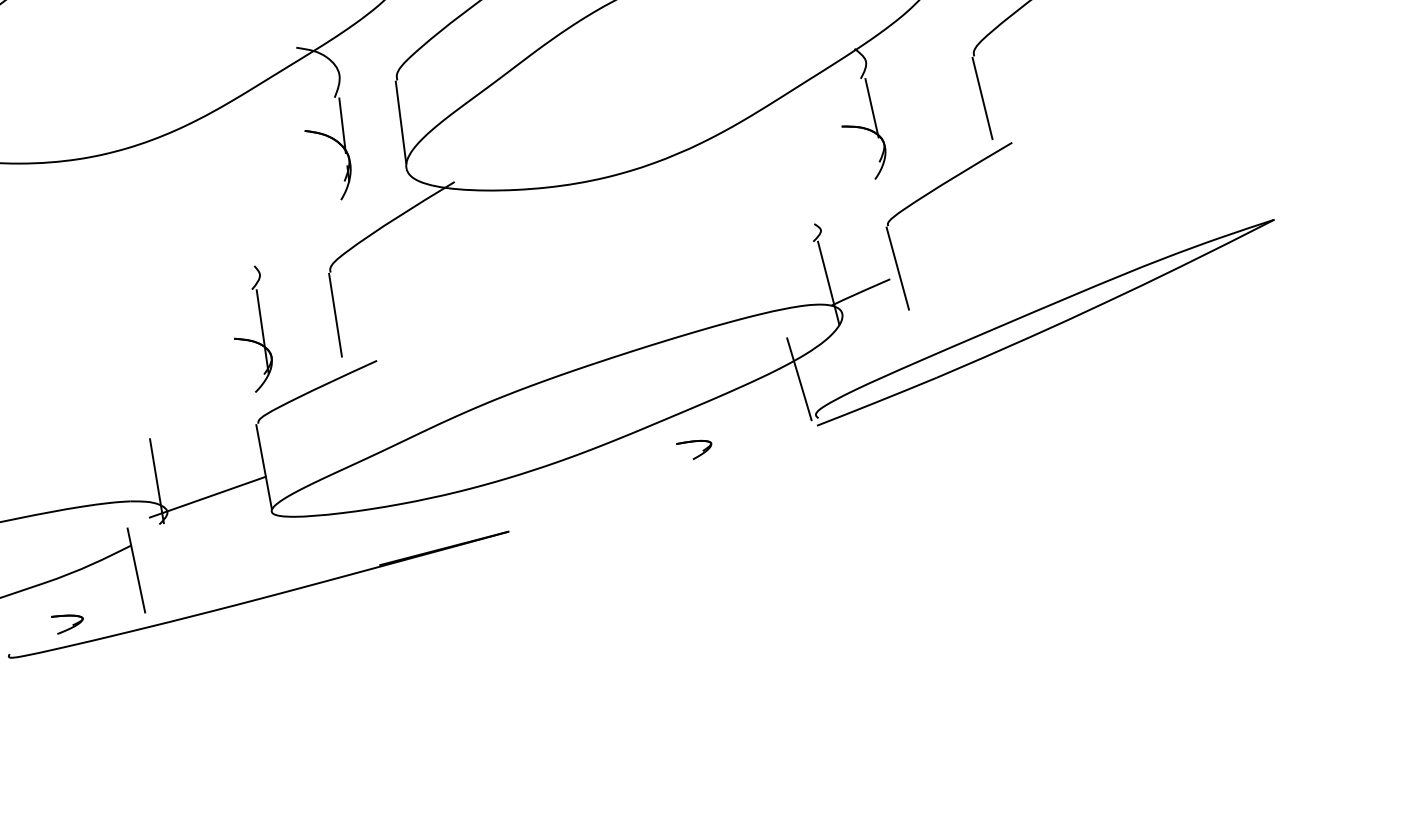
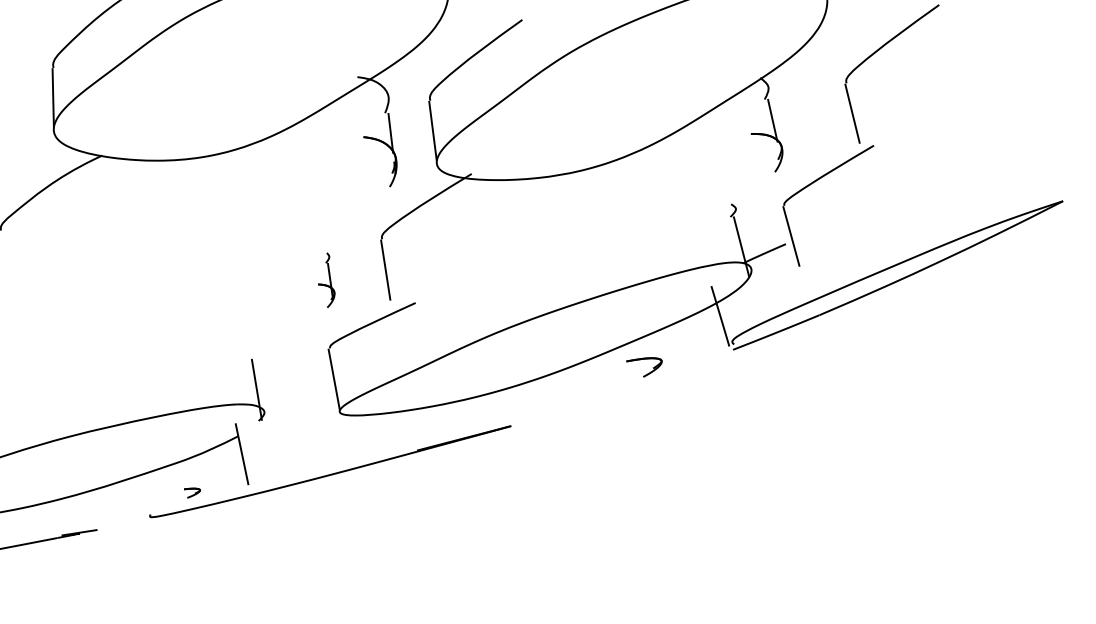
part: (253, 329) -> (326, 280), size x0.6
part: (694, 448) -> (644, 366), size x1.4
line: (207, 497) -> (293, 401), removed
part: (67, 623) -> (192, 492), size x0.7

